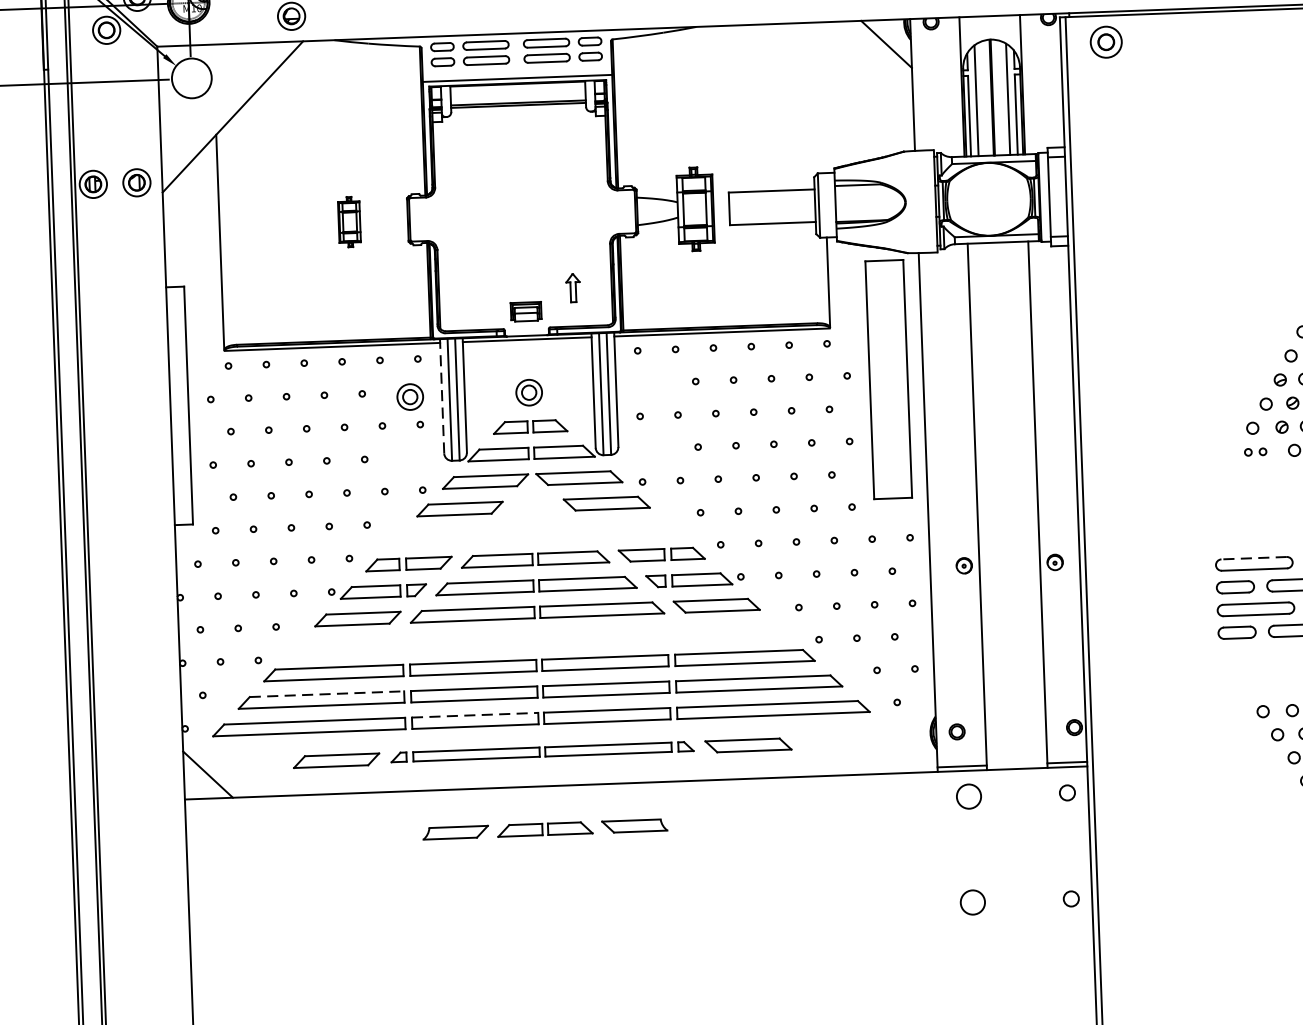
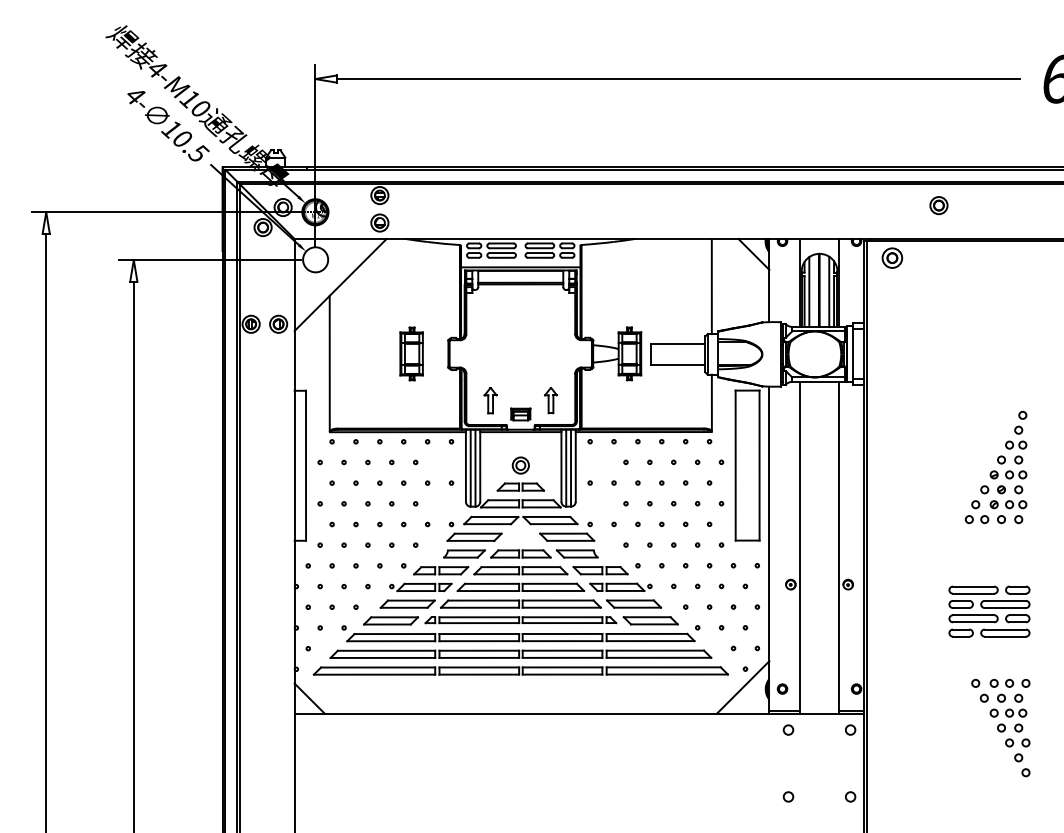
line: (821, 97) -> (711, 286), added
part: (349, 221) -> (411, 353), size x1.67
part: (572, 287) -> (550, 400), size x1.43
part: (477, 291) -> (490, 400), added
line: (441, 395) -> (465, 465), dashed -> solid
part: (409, 396) -> (445, 465), removed
part: (1254, 451) -> (976, 519), size x1.67
line: (1253, 558) -> (973, 586), dashed -> solid
line: (326, 693) -> (386, 650), dashed -> solid
line: (475, 715) -> (479, 667), dashed -> solid
line: (893, 731) -> (742, 687), added
part: (541, 752) -> (520, 620), moved
circle: (968, 795) -> (788, 729), size x0.62
part: (544, 828) -> (520, 553), moved
circle: (972, 901) -> (788, 796), size x0.62

